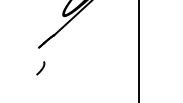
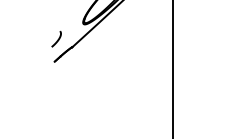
curve: (41, 68) -> (57, 39), moved

